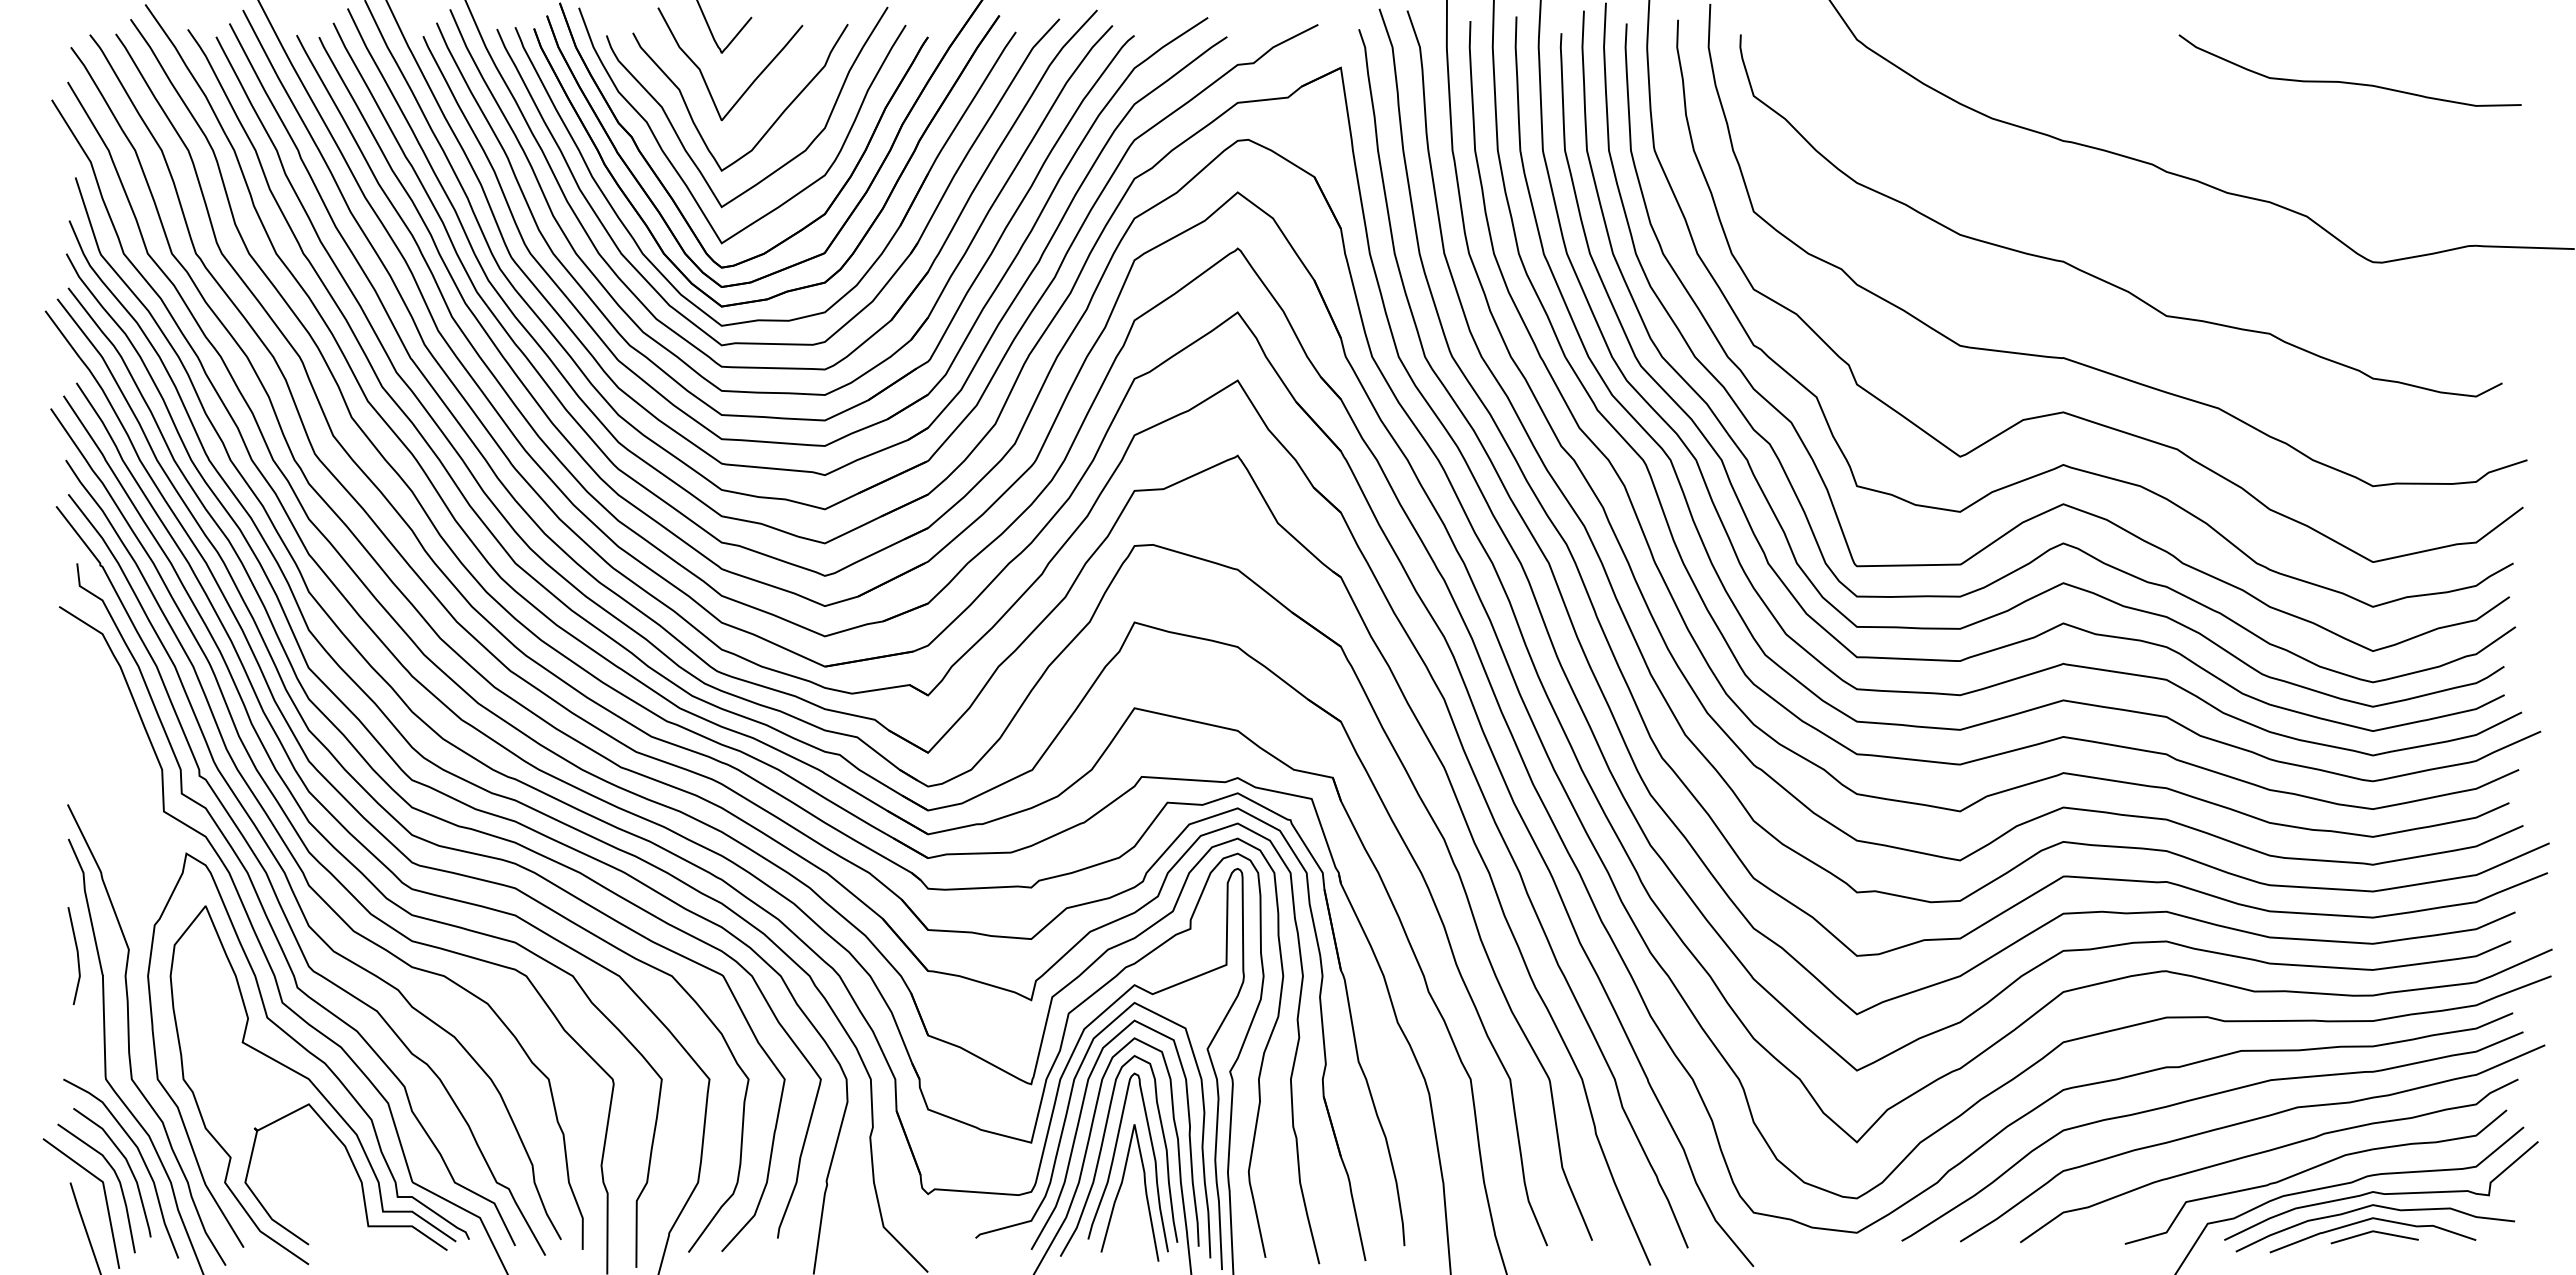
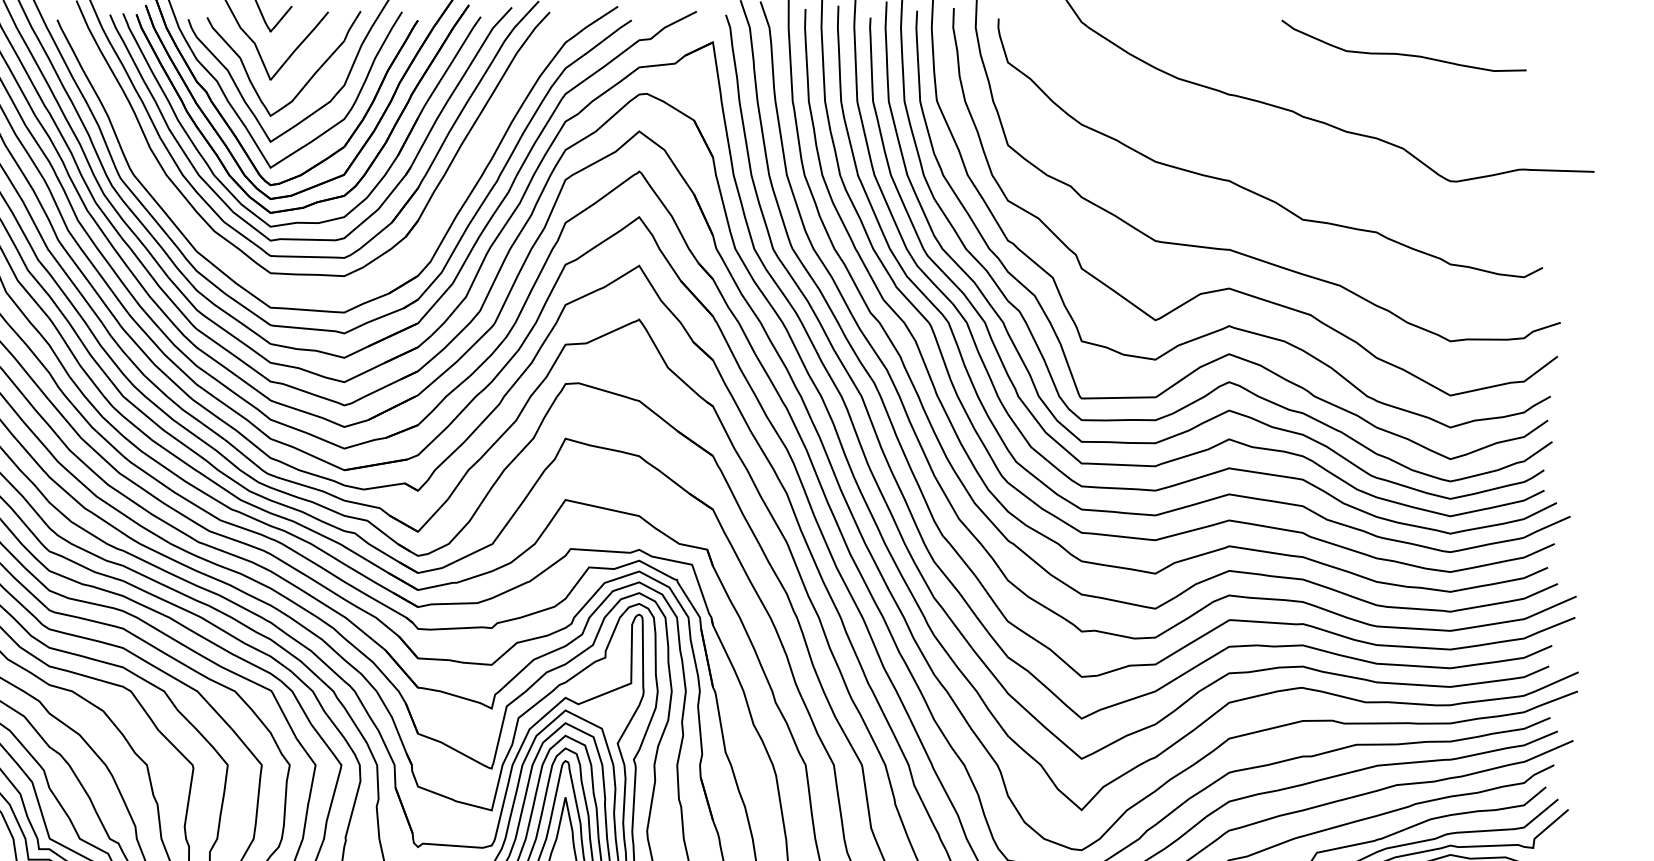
curve: (2346, 81) -> (1401, 53), moved
part: (664, 370) -> (229, 258), removed

